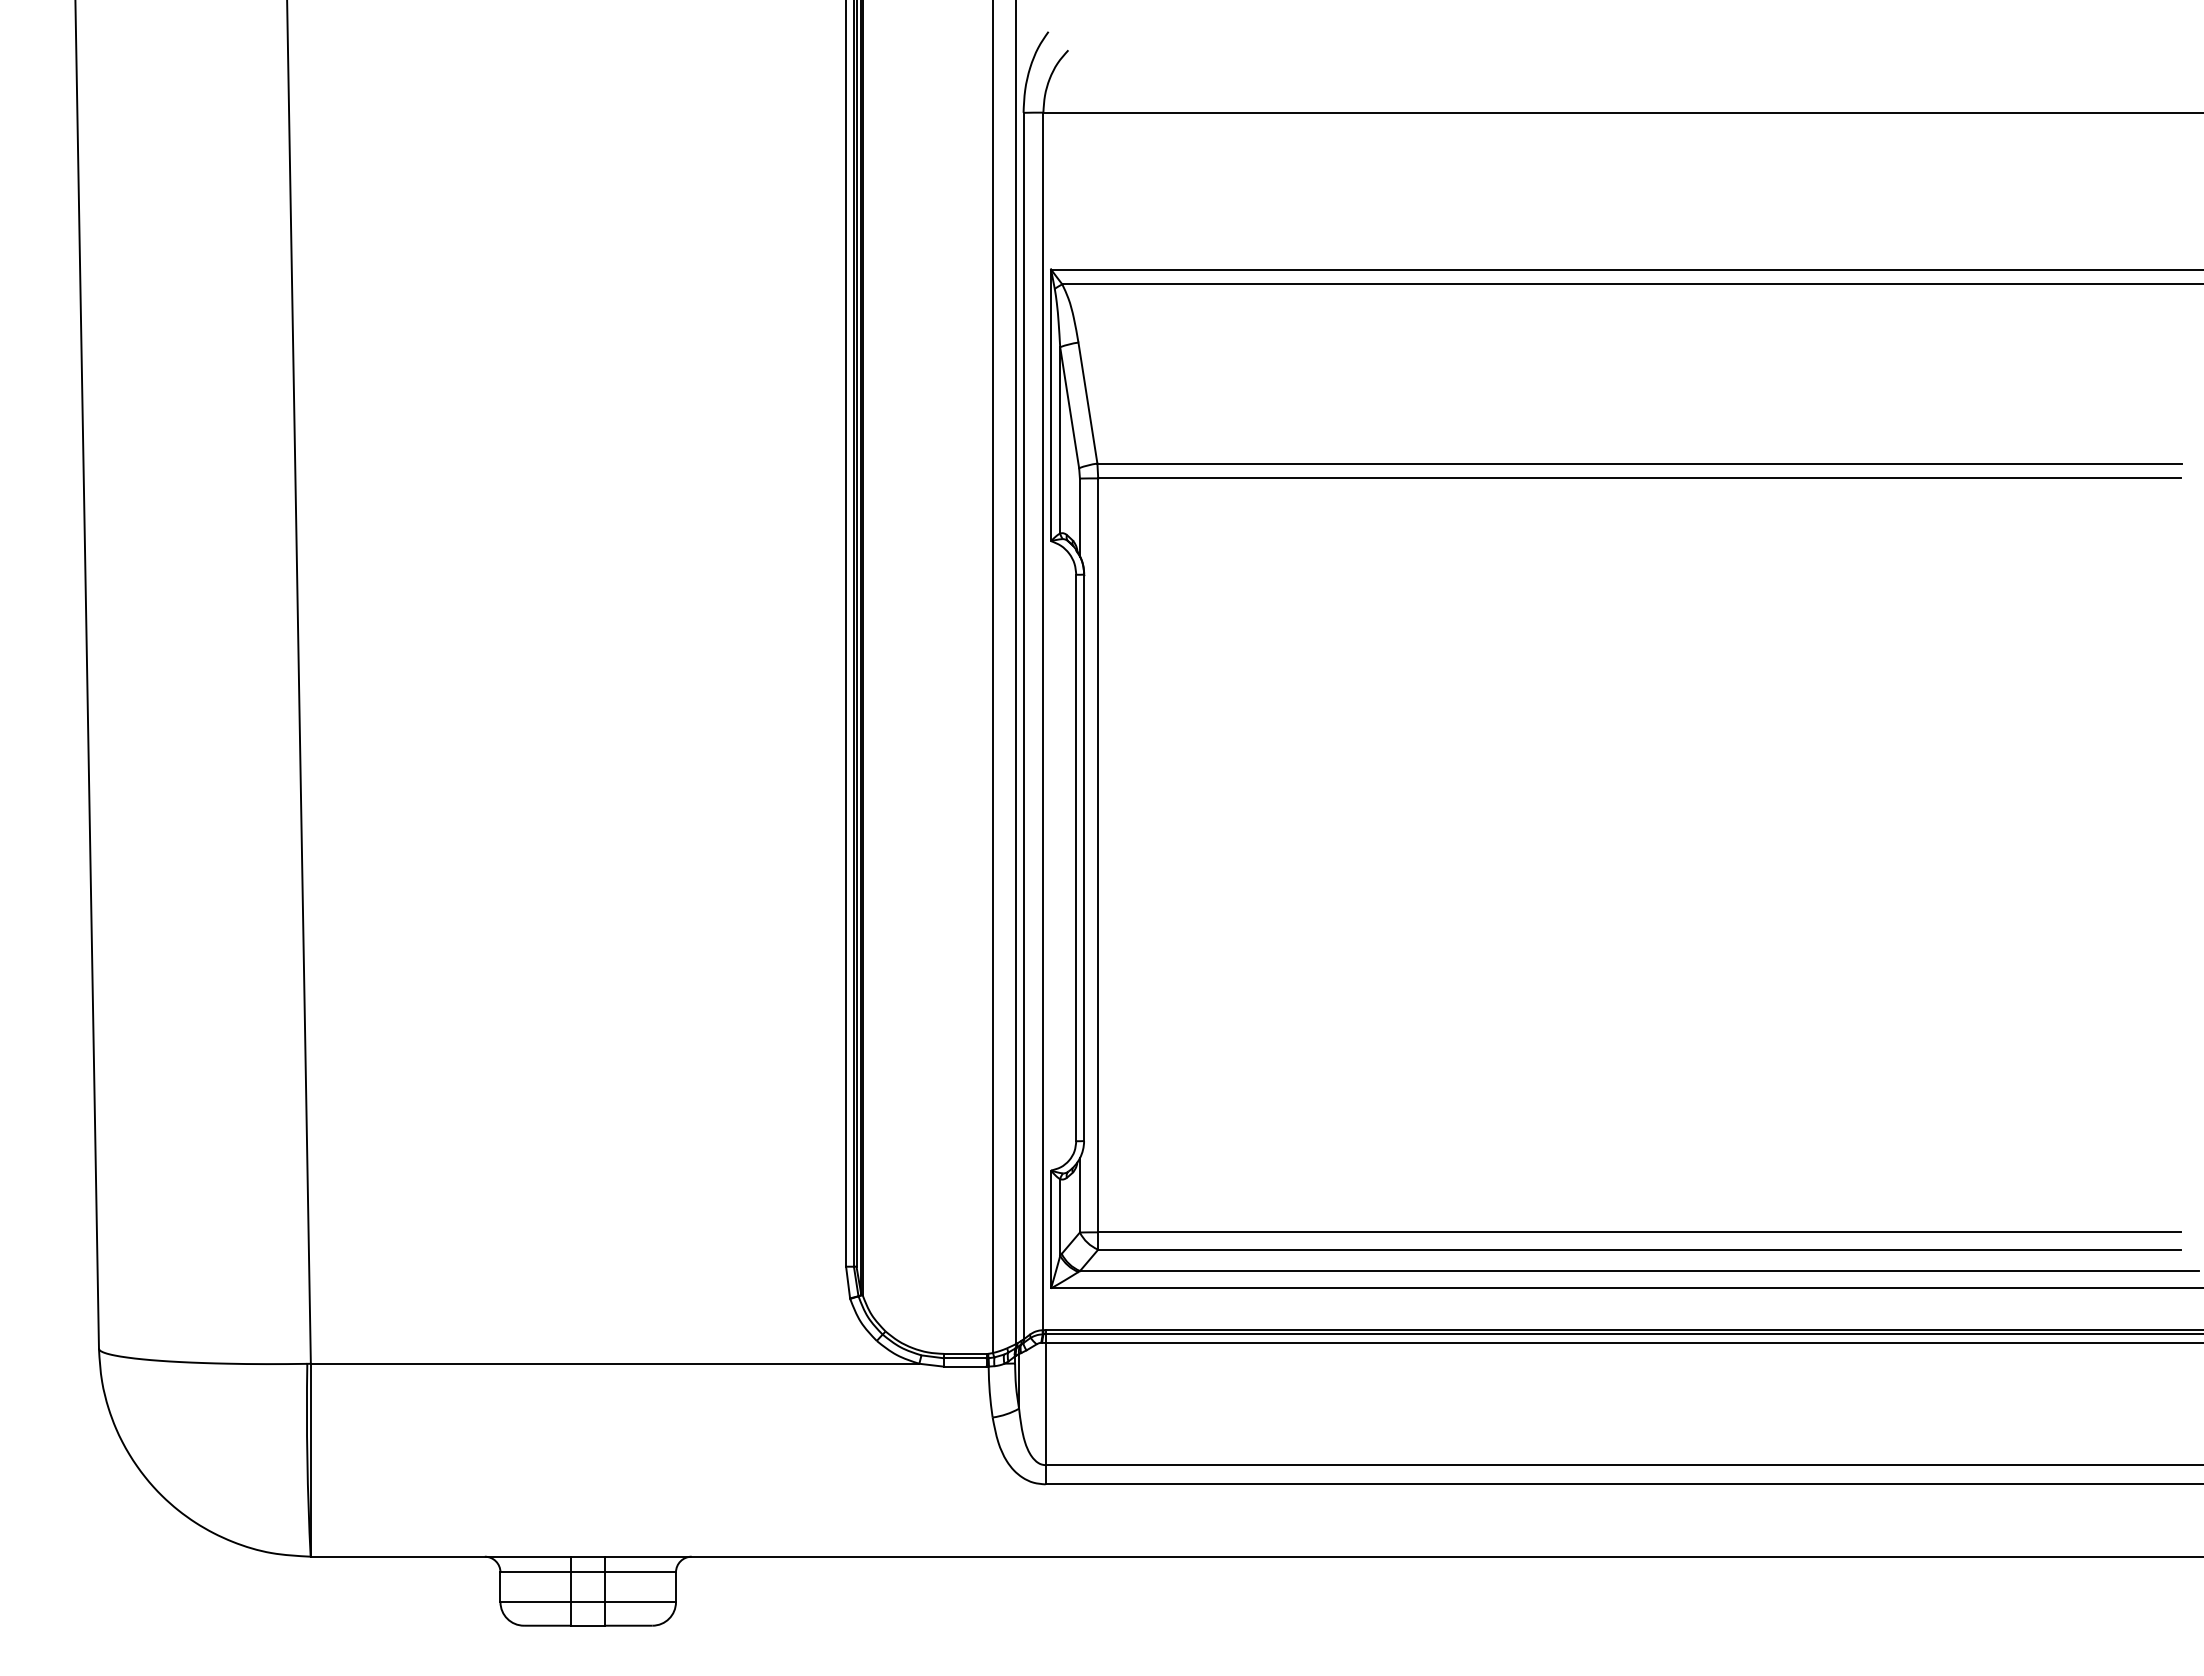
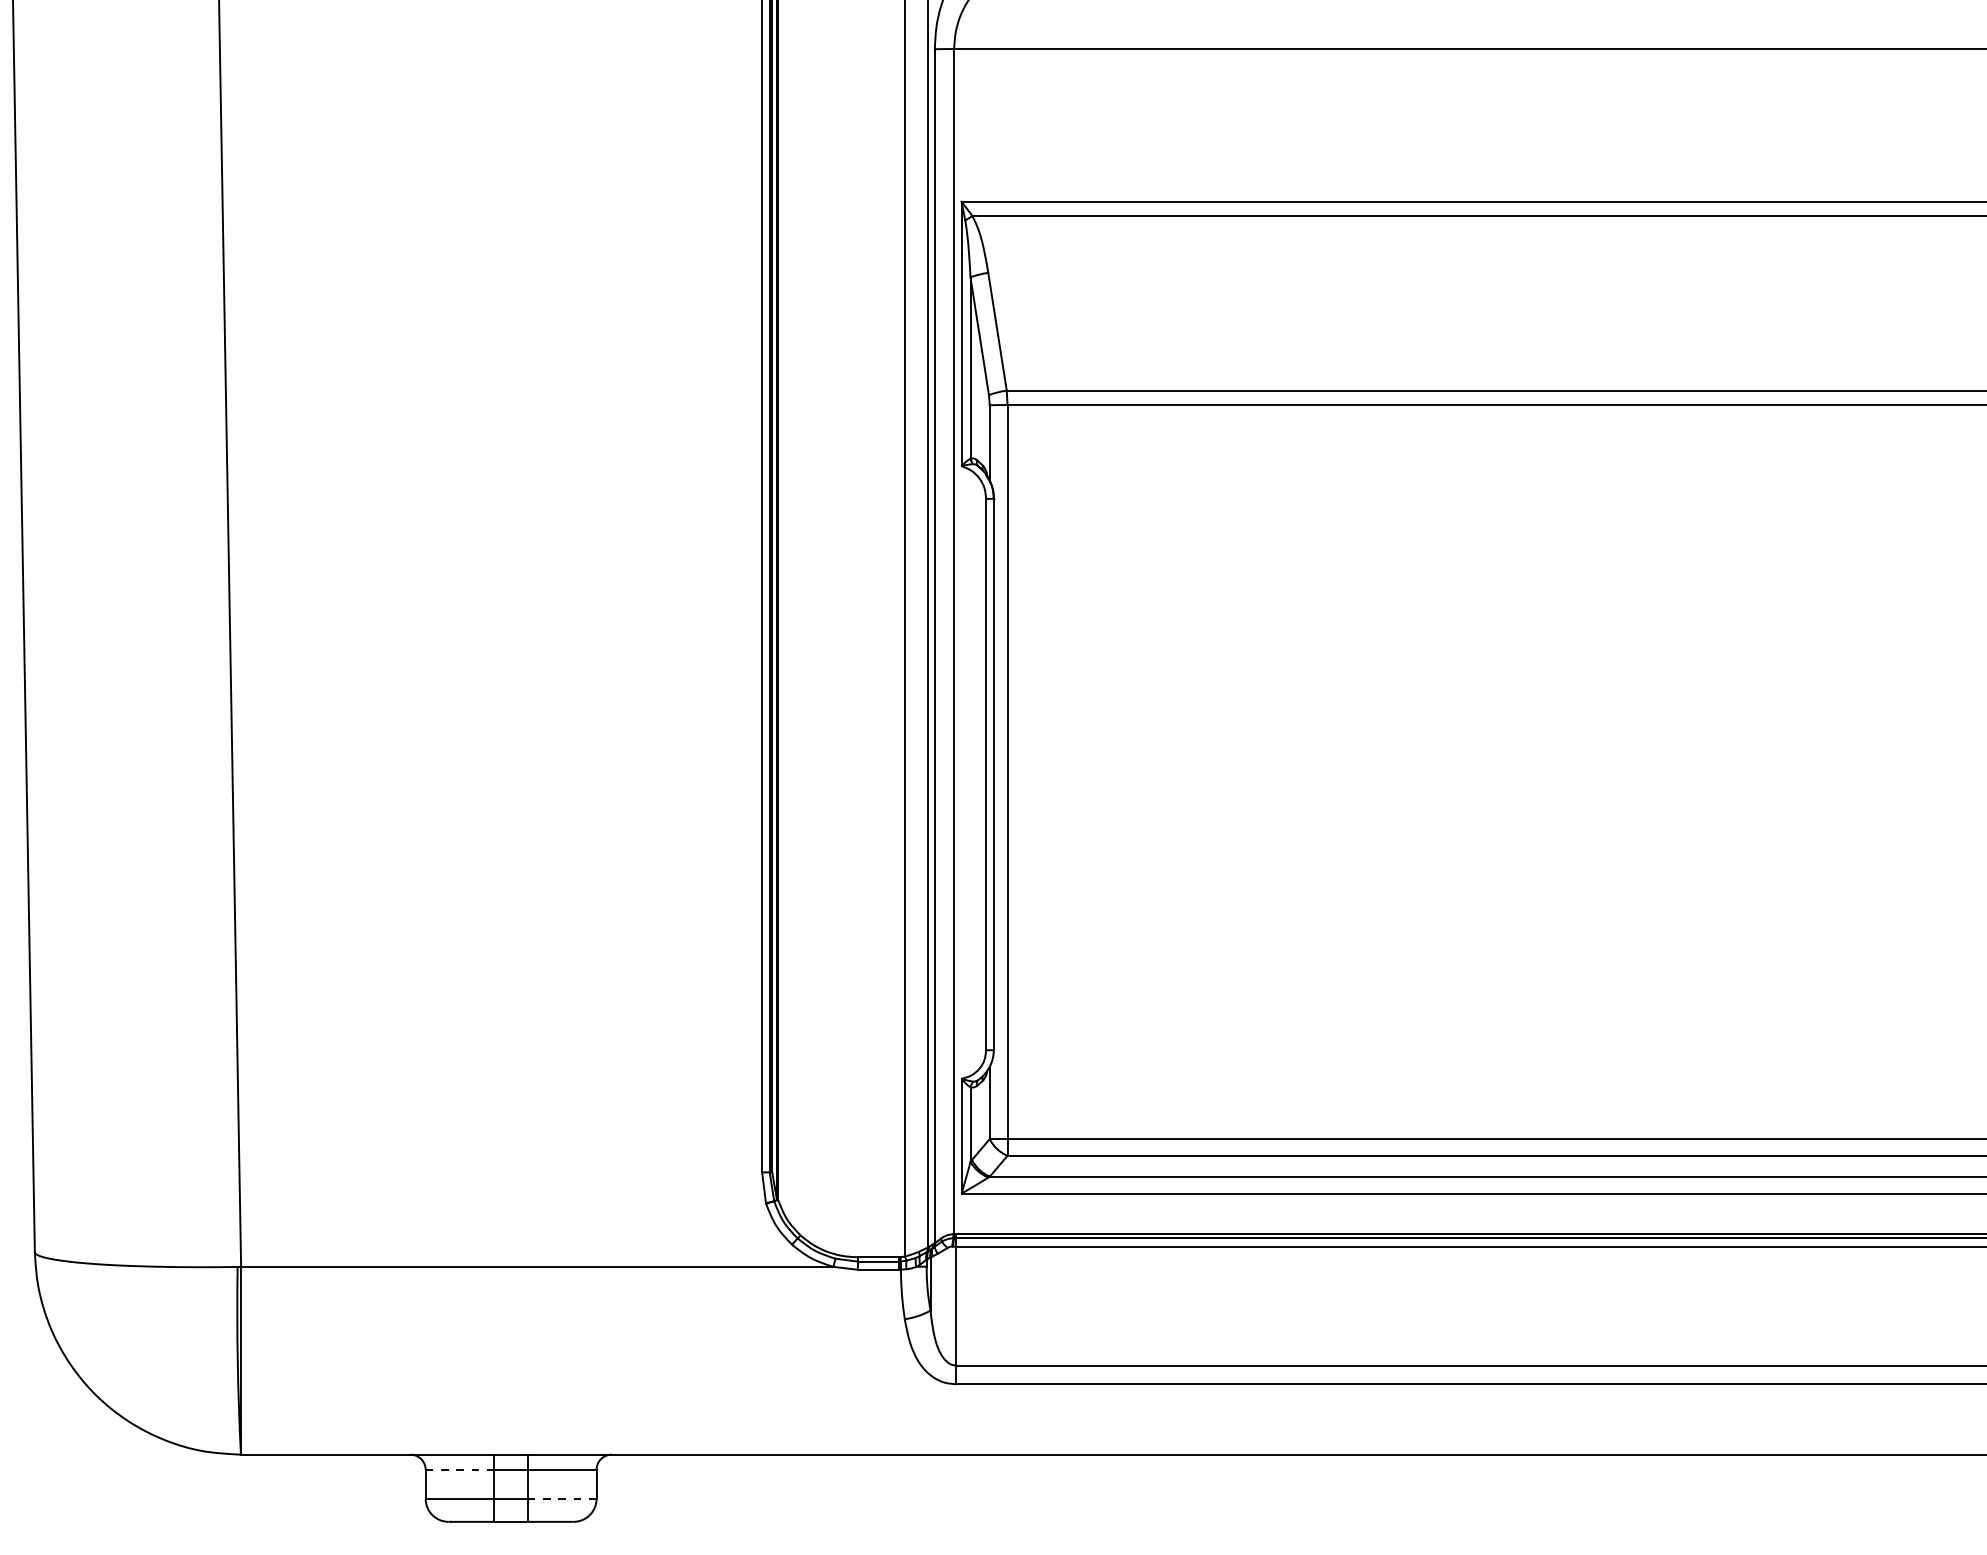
line: (535, 1572) -> (459, 1470), solid -> dashed
line: (641, 1602) -> (562, 1499), solid -> dashed

